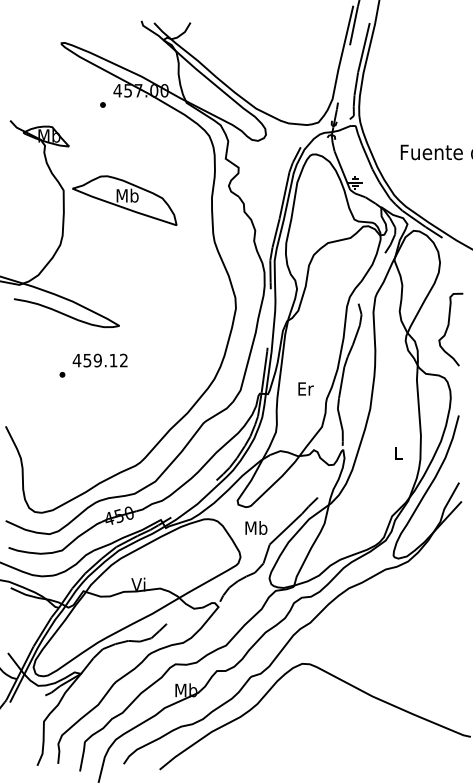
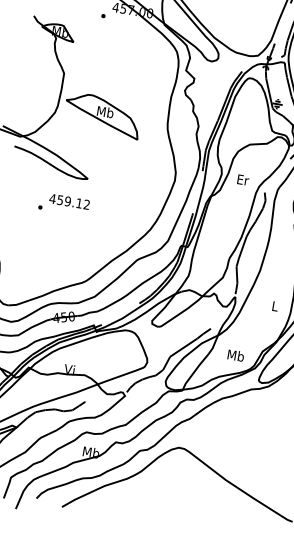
part: (124, 200) -> (102, 115), moved
text: (305, 388) -> (242, 179), moved
text: (256, 527) -> (236, 355), moved

